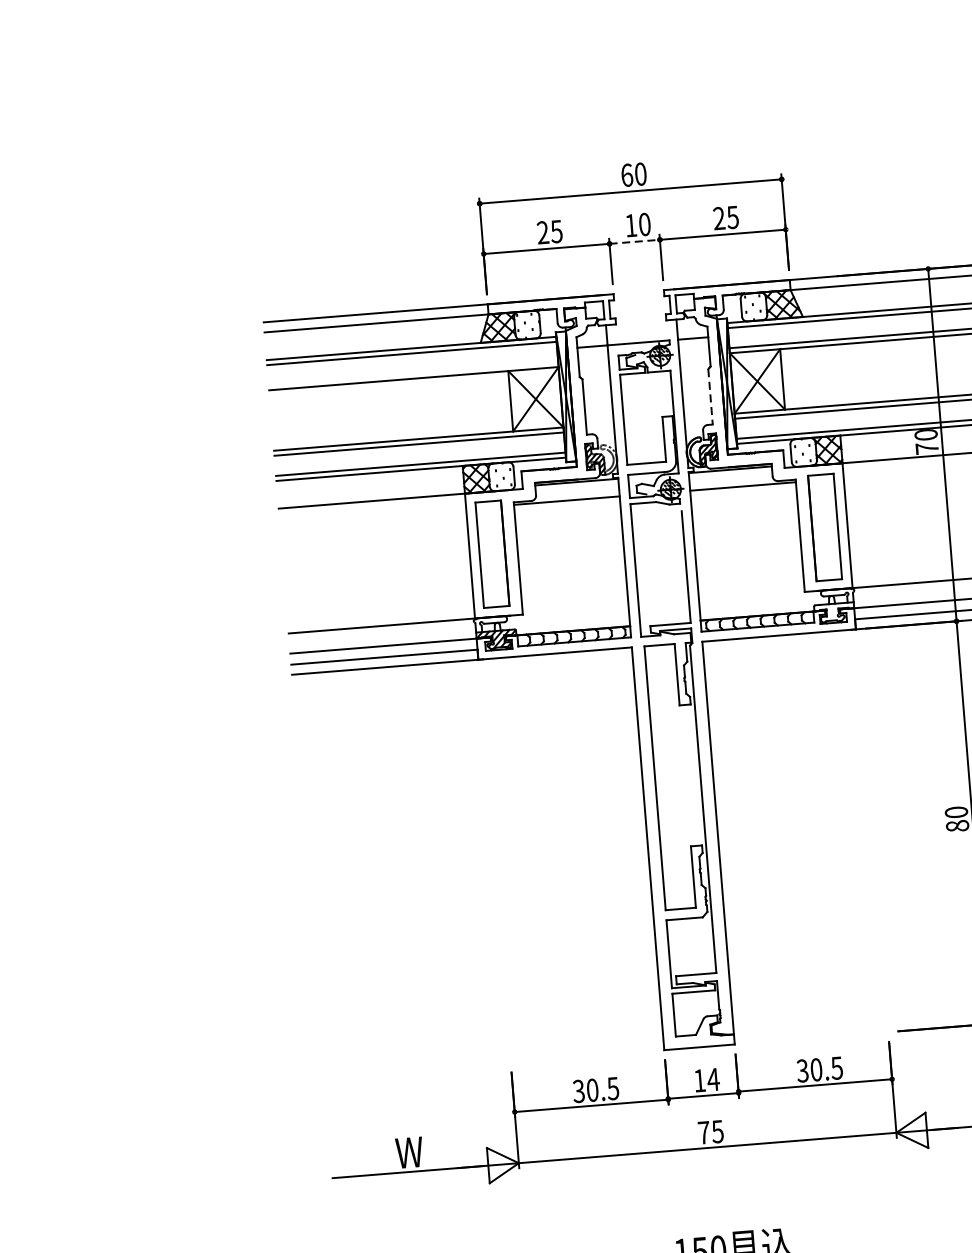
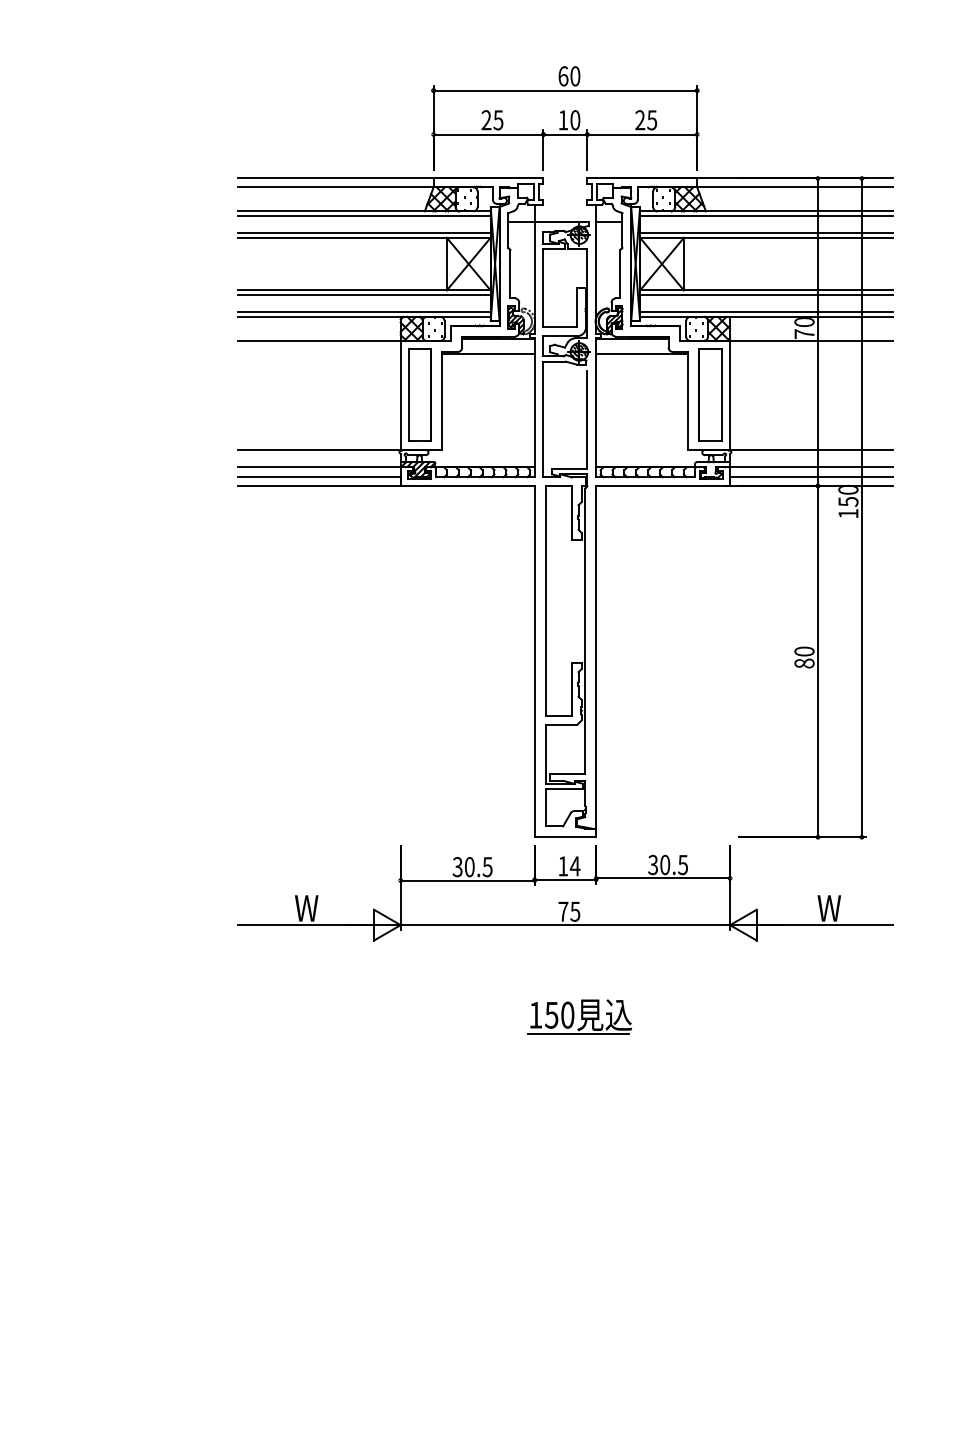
line: (634, 241) -> (565, 134), dashed -> solid
line: (413, 373) -> (364, 233), added
line: (710, 397) -> (620, 274), dashed -> solid

